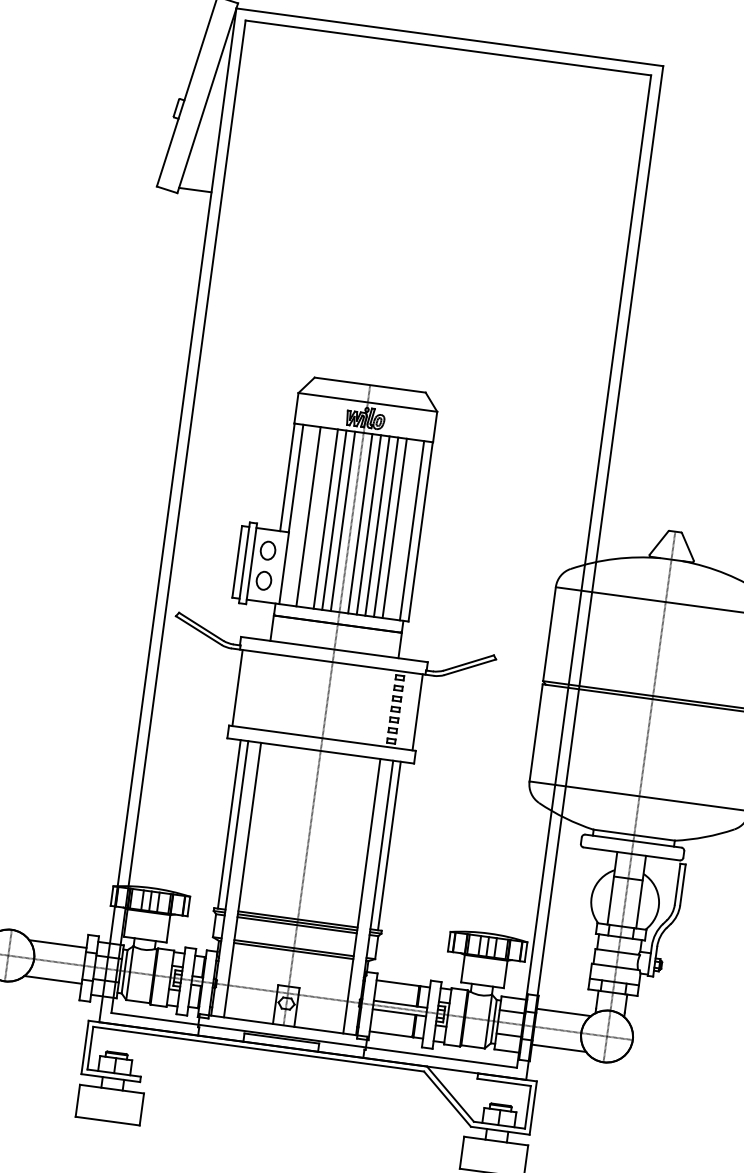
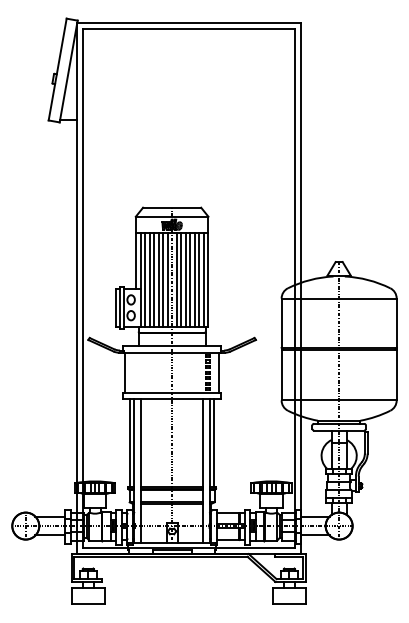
line: (300, 515) -> (145, 279), added
line: (317, 517) -> (154, 279), added
line: (403, 529) -> (199, 279), added

